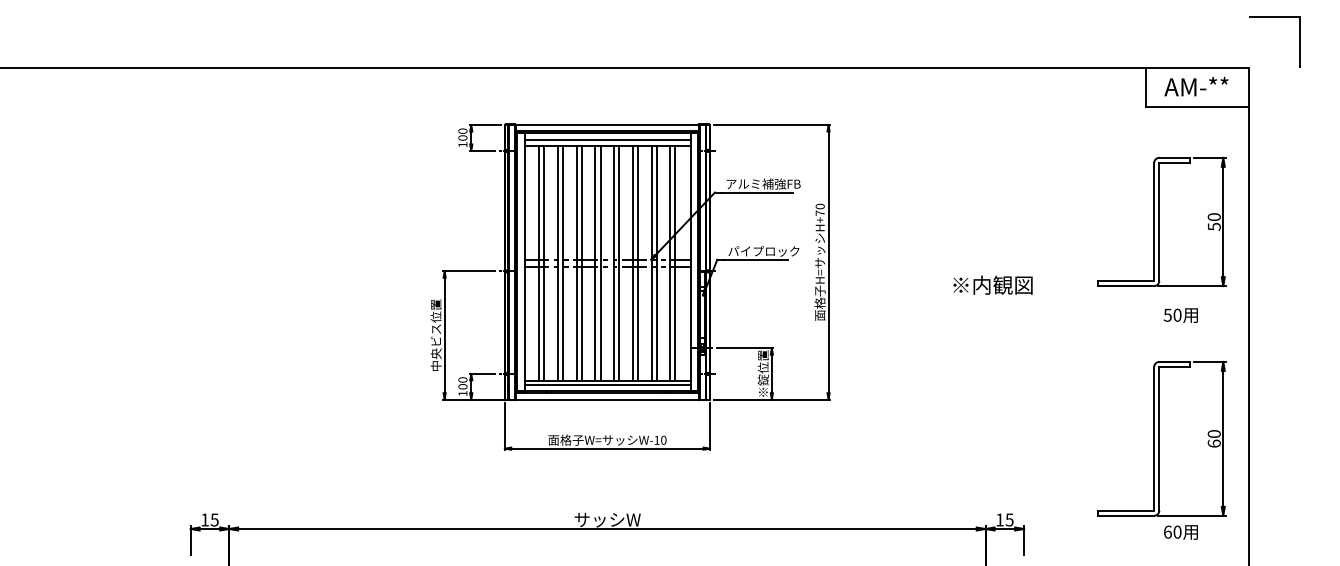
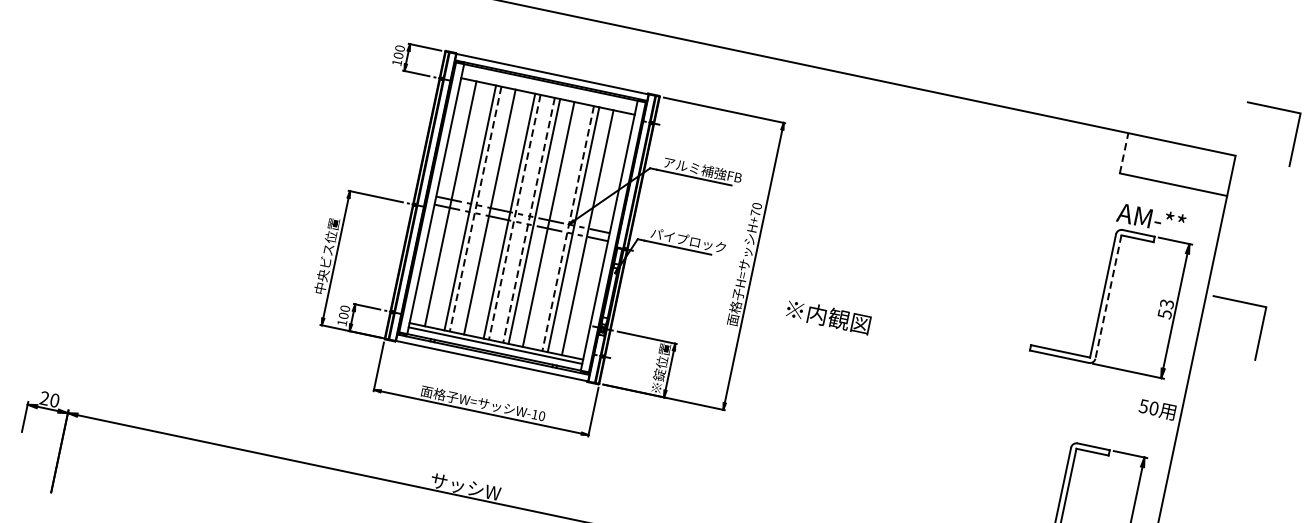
line: (1145, 86) -> (1123, 152), solid -> dashed
text: (1196, 86) -> (1151, 218), moved
line: (607, 139) -> (549, 89), removed
line: (1280, 201) -> (1239, 302), added
text: (1213, 217) -> (1166, 304), 50 -> 53
line: (1159, 221) -> (1108, 296), solid -> dashed
line: (544, 263) -> (456, 204), removed
line: (581, 263) -> (494, 213), removed
line: (637, 263) -> (553, 225), removed
line: (675, 263) -> (593, 233), removed
line: (563, 264) -> (475, 210), solid -> dashed
line: (600, 264) -> (514, 218), solid -> dashed
line: (614, 264) -> (529, 221), solid -> dashed
line: (651, 264) -> (567, 229), solid -> dashed
text: (992, 284) -> (828, 316), moved
text: (1180, 315) -> (1157, 409), moved
text: (209, 519) -> (49, 398), 15 -> 20

